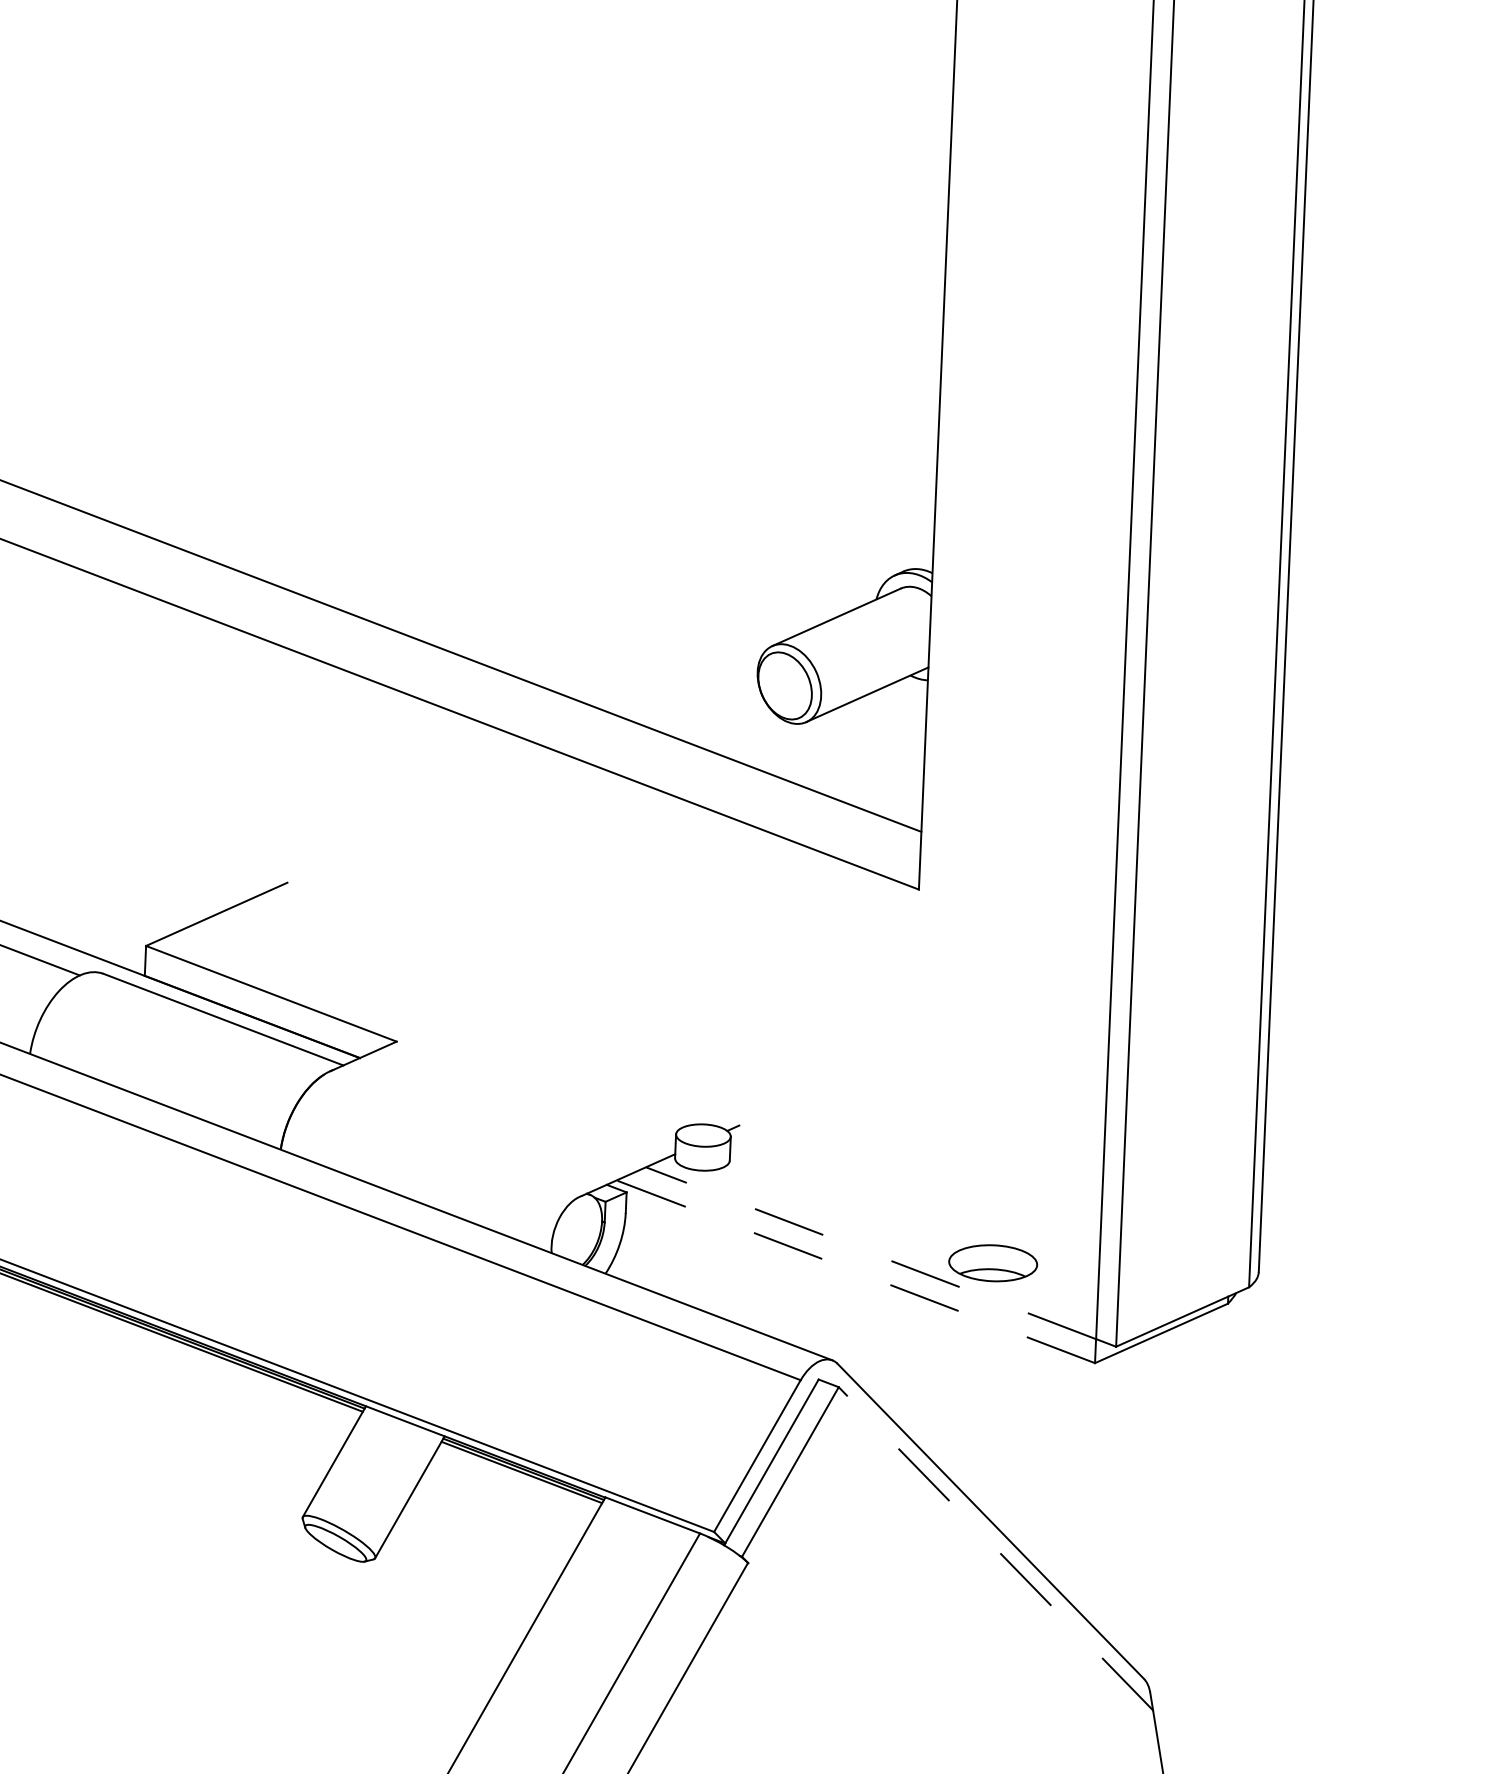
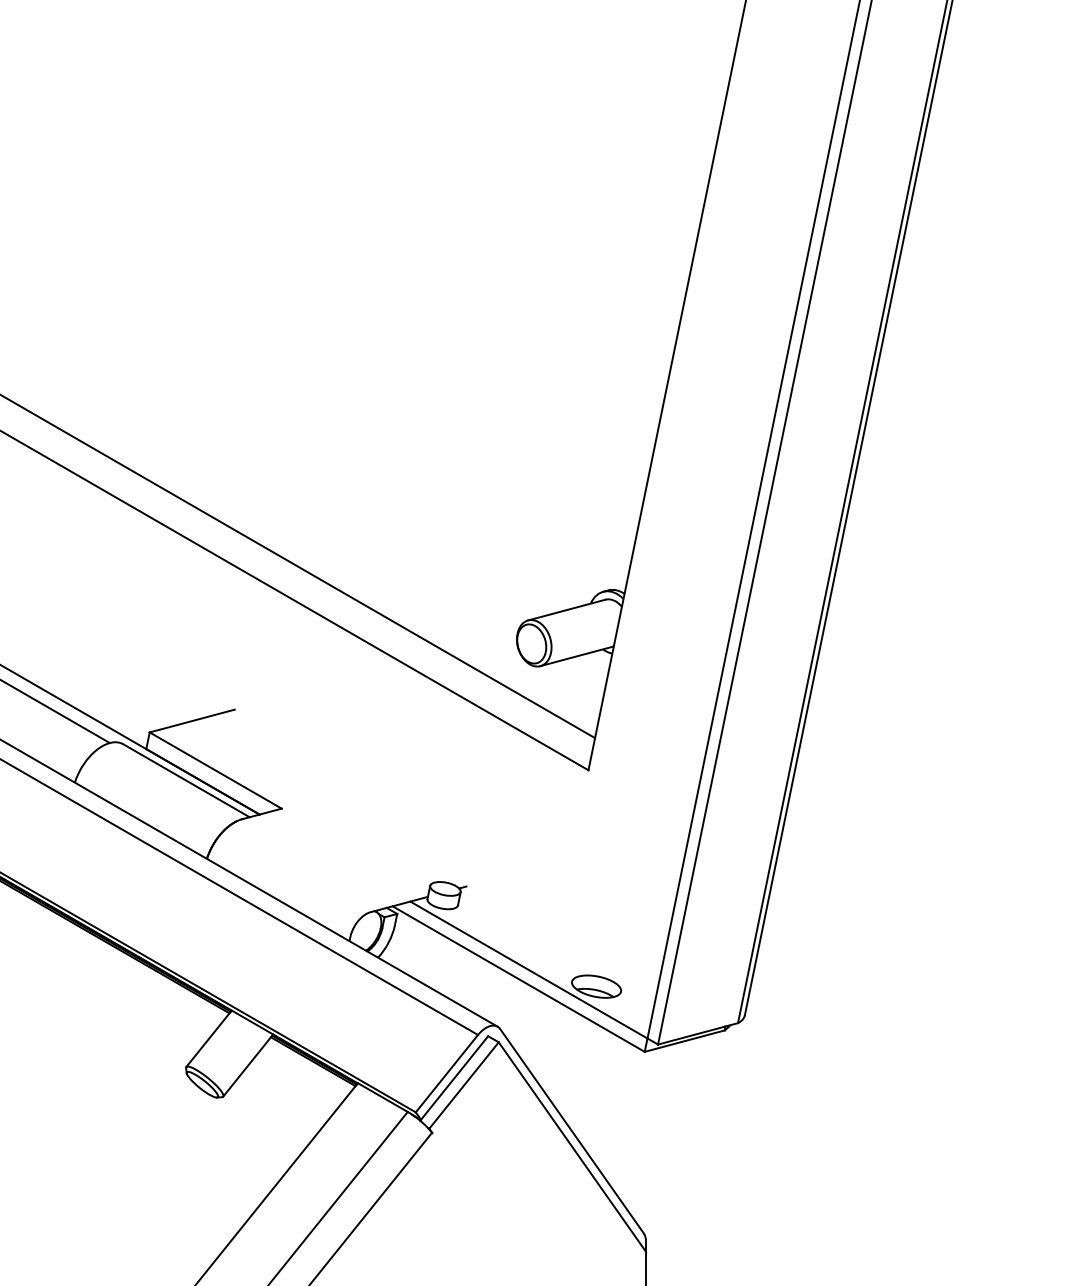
line: (870, 1254) -> (528, 970), dashed -> solid
line: (855, 1272) -> (518, 979), dashed -> solid
line: (995, 1547) -> (572, 1146), dashed -> solid

